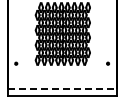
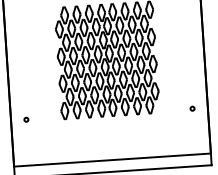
line: (62, 89) -> (113, 160), dashed -> solid

